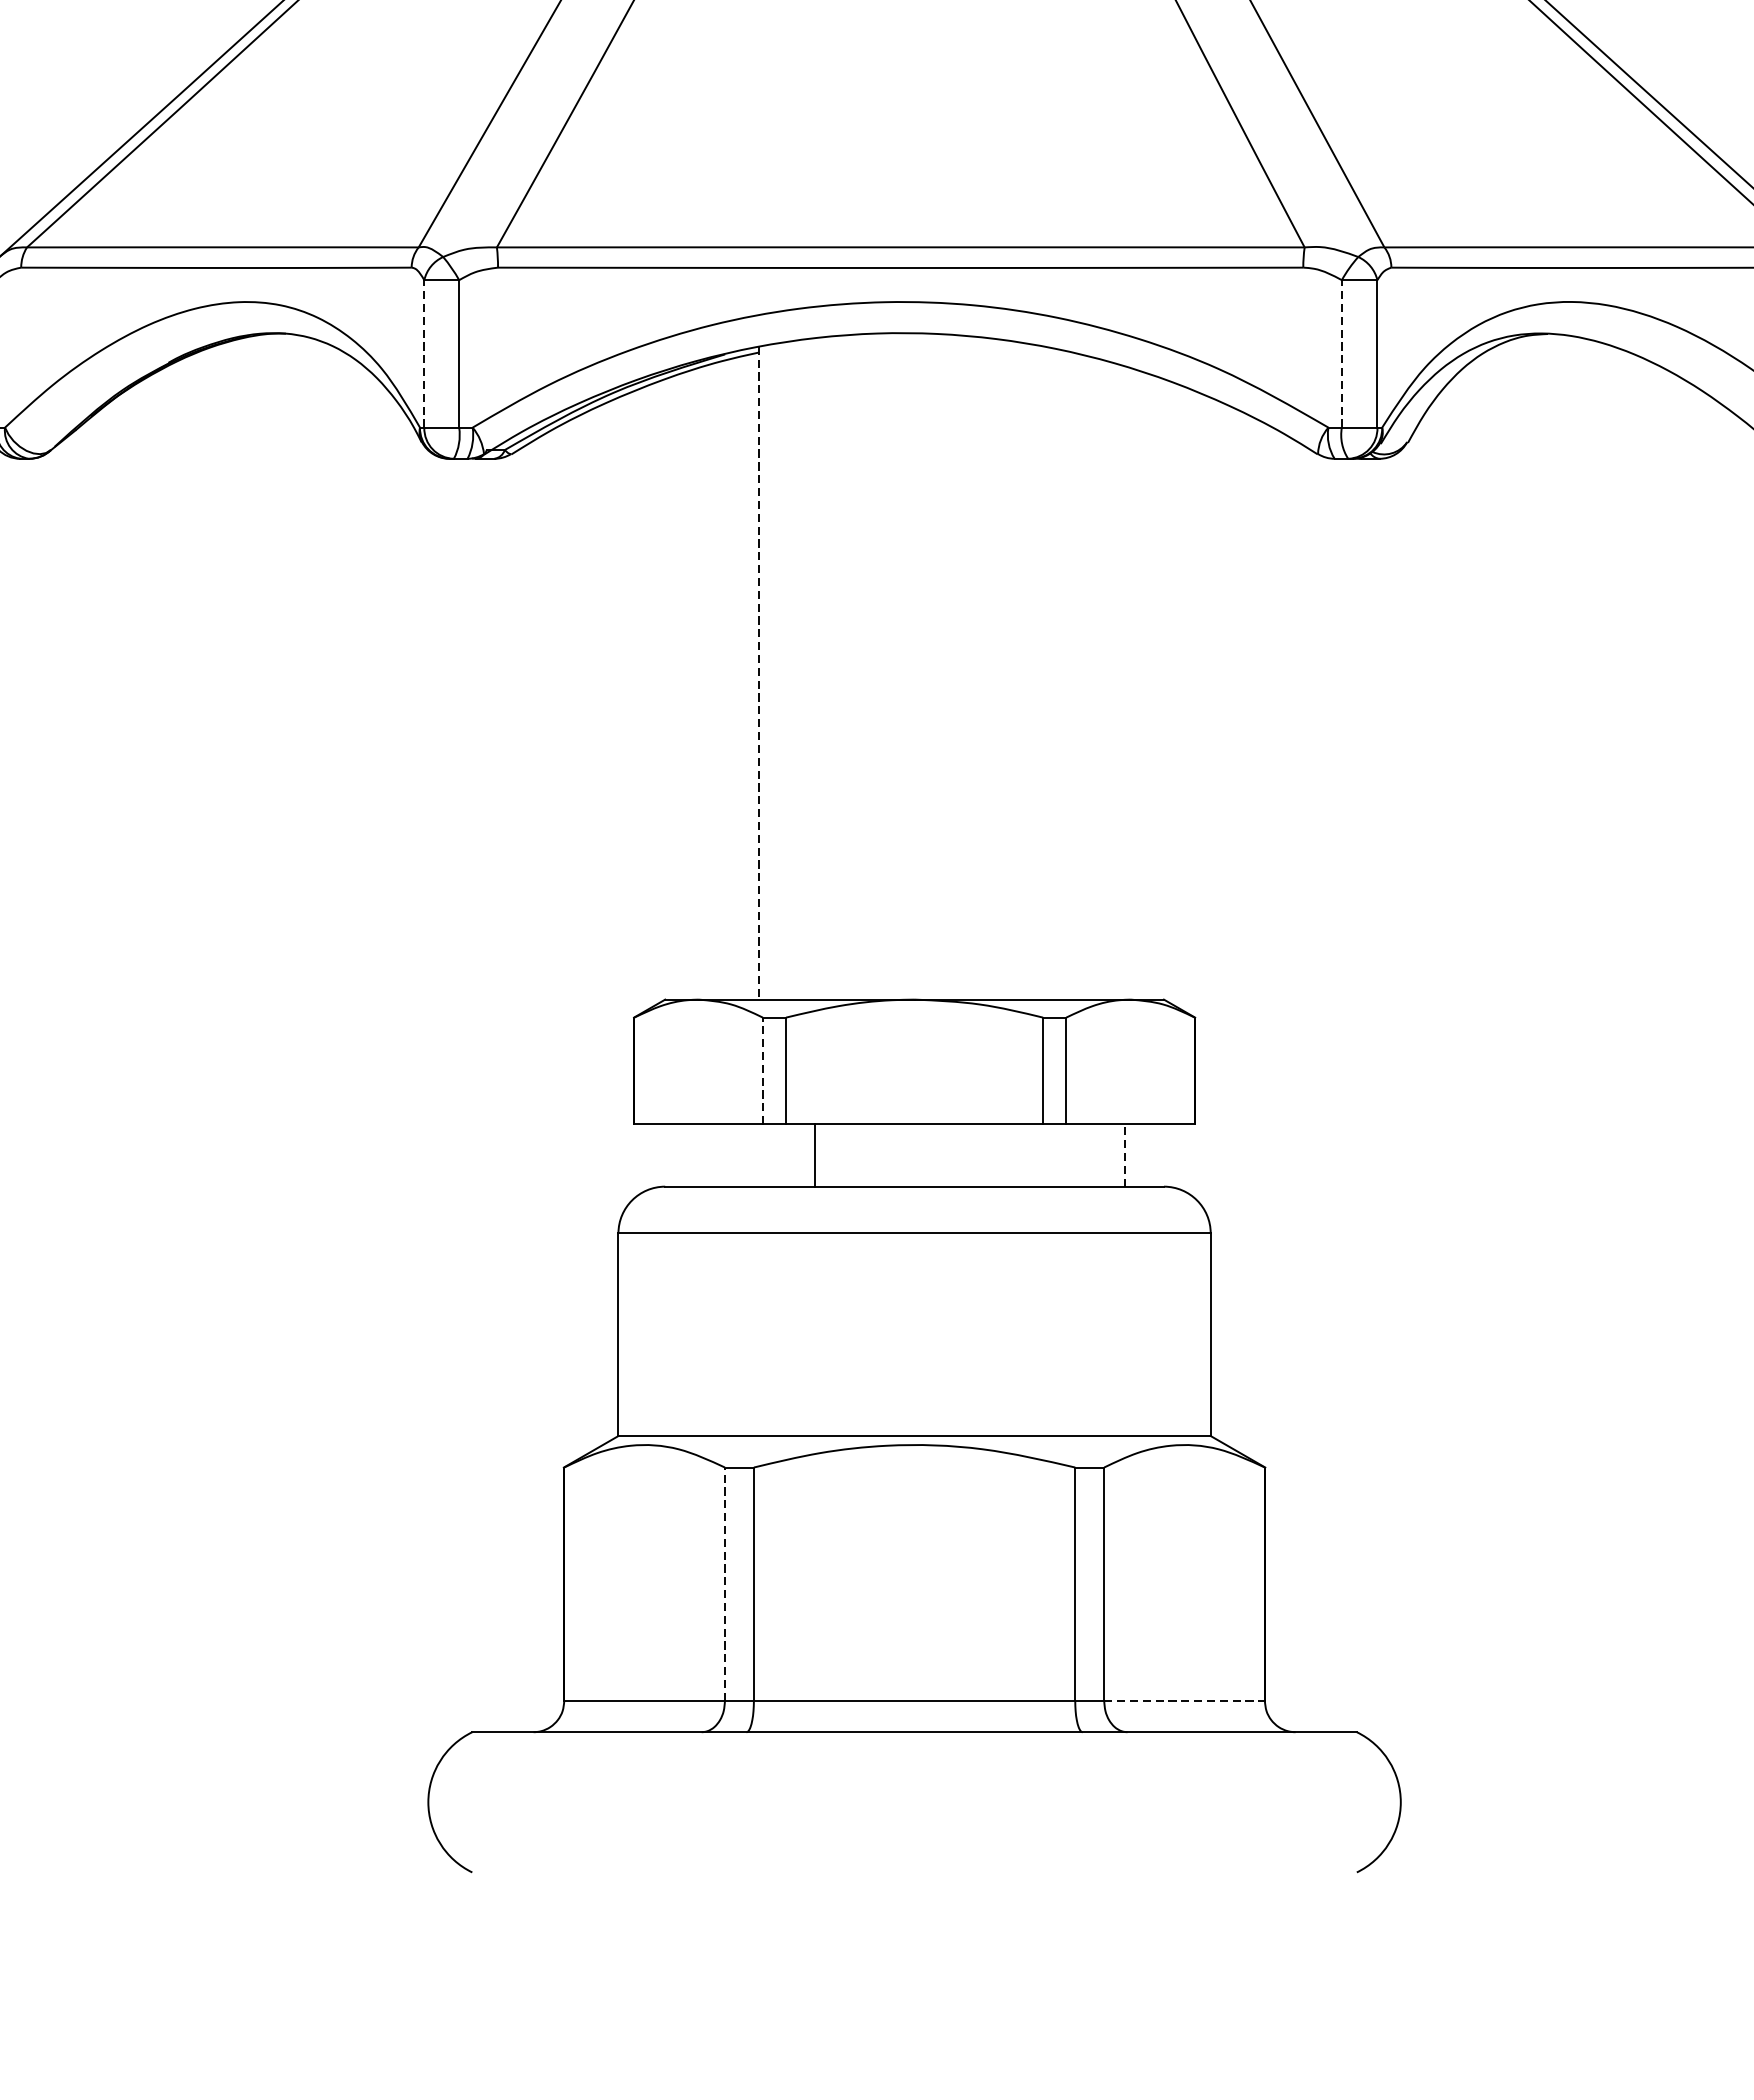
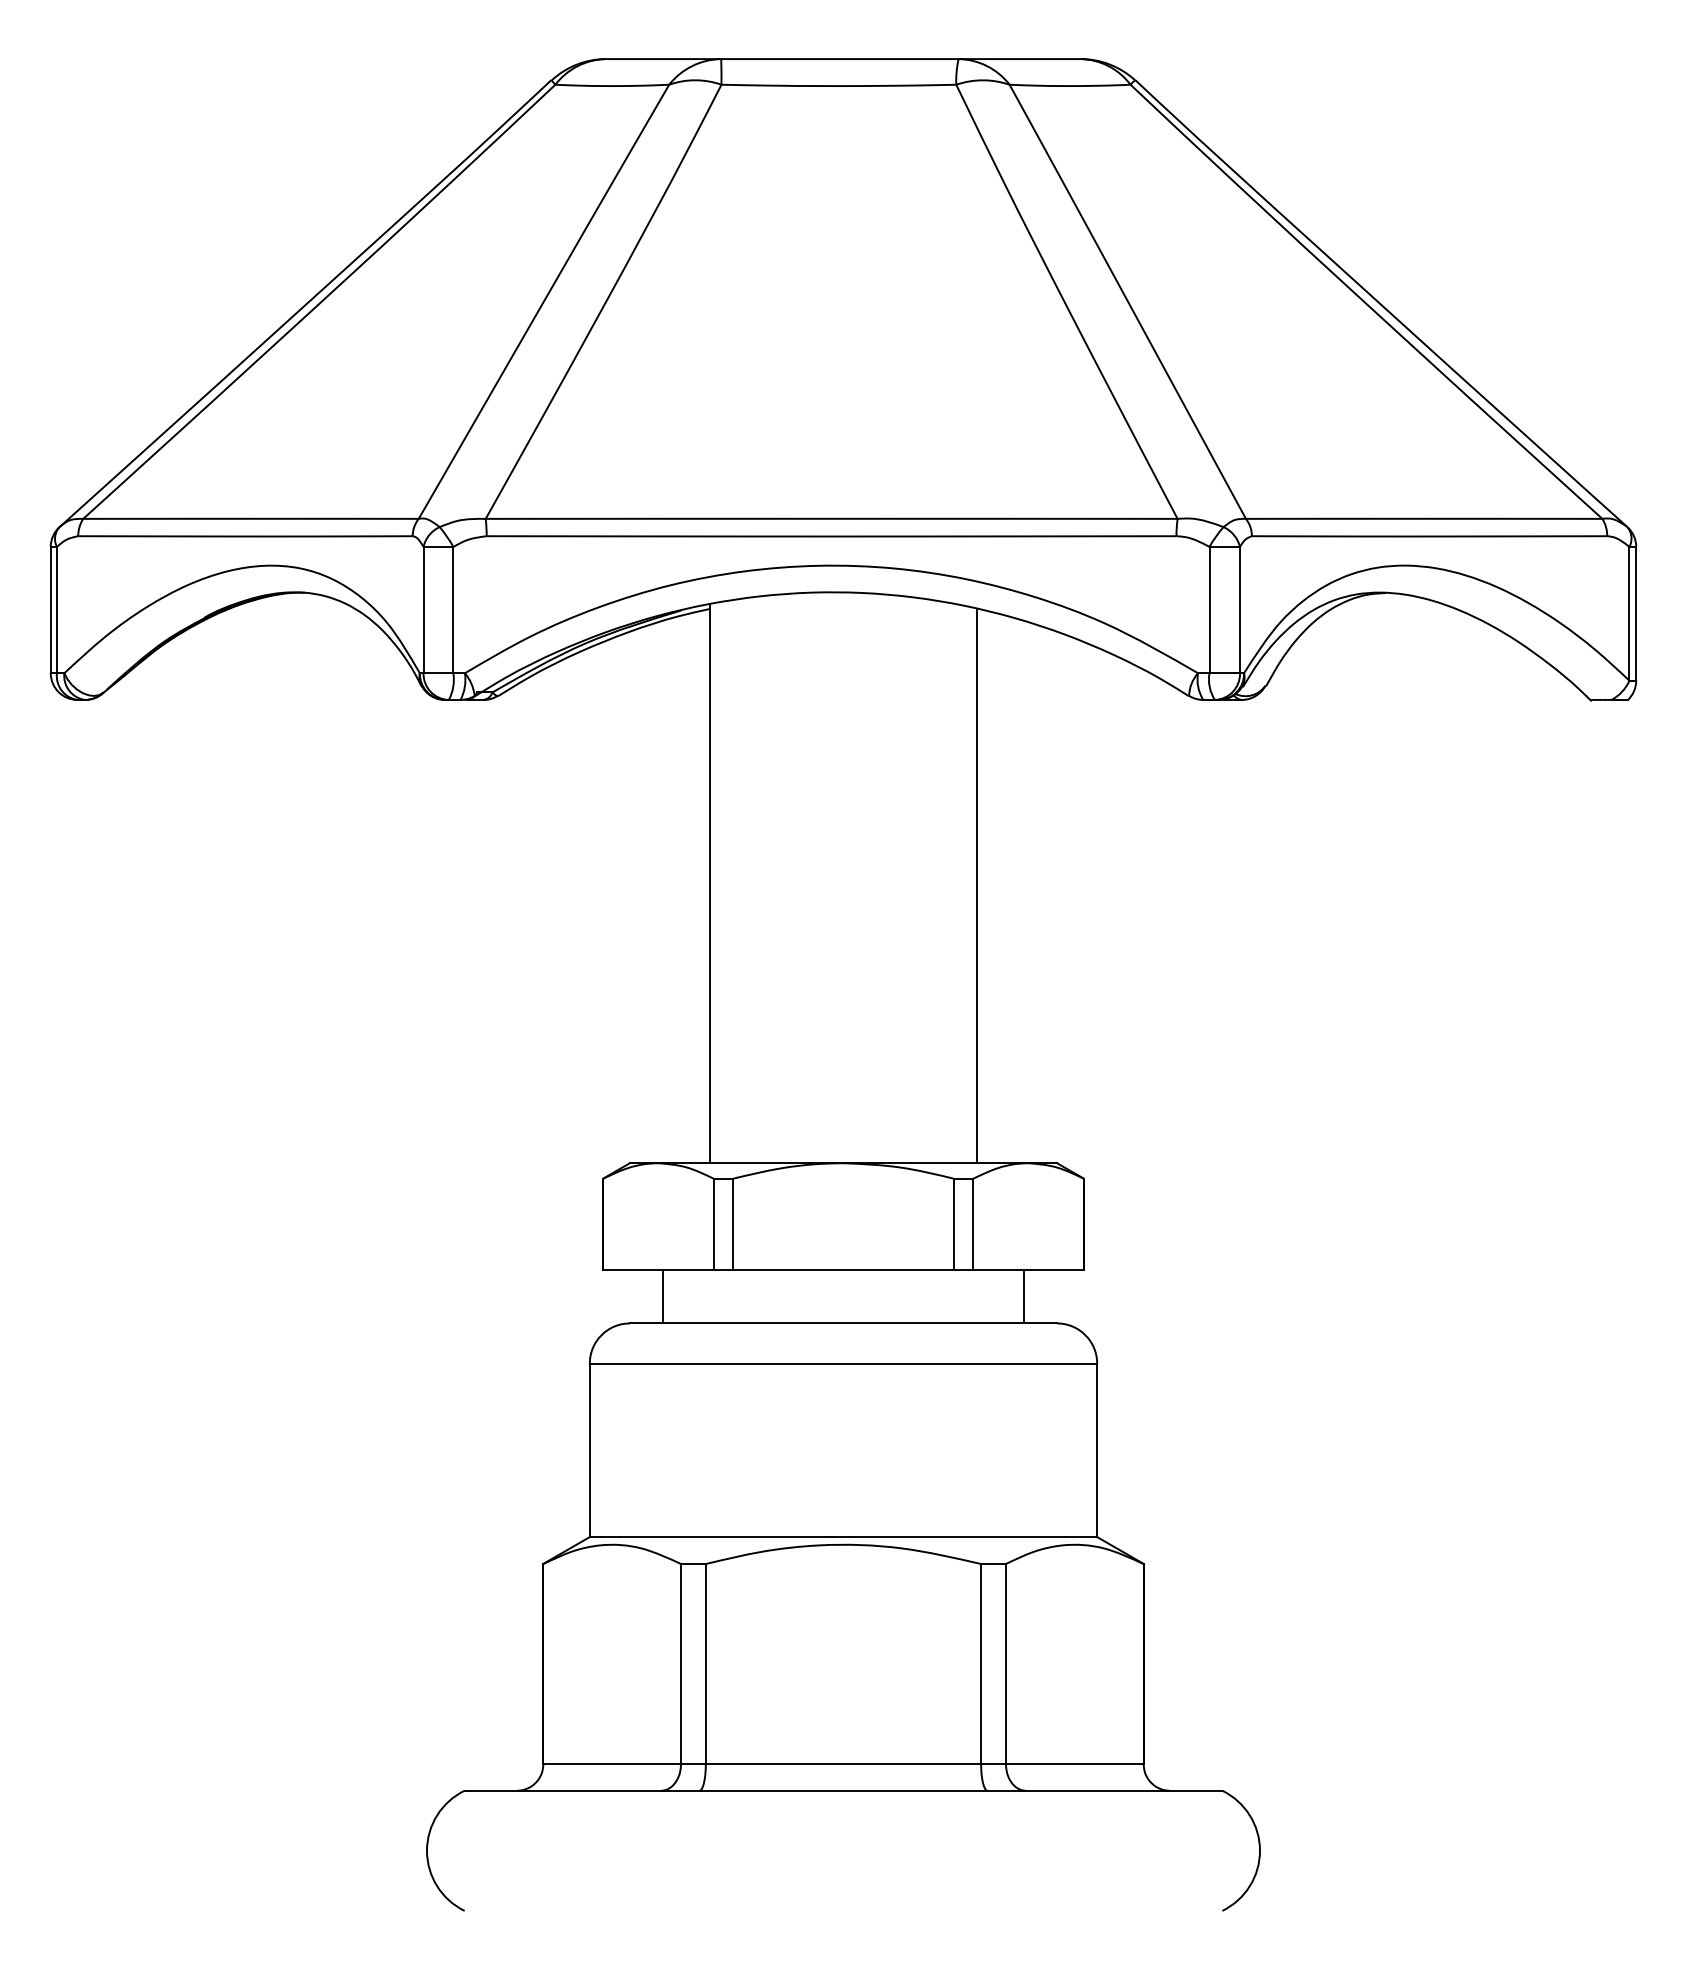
line: (424, 353) -> (423, 609), dashed -> solid
line: (1341, 353) -> (1209, 609), dashed -> solid
line: (758, 673) -> (709, 883), dashed -> solid
line: (1071, 675) -> (977, 885), added
line: (762, 1071) -> (713, 1224), dashed -> solid
line: (814, 1155) -> (662, 1296), moved
line: (1125, 1155) -> (1024, 1296), dashed -> solid
line: (725, 1584) -> (681, 1664), dashed -> solid
line: (1184, 1701) -> (1074, 1764), dashed -> solid

